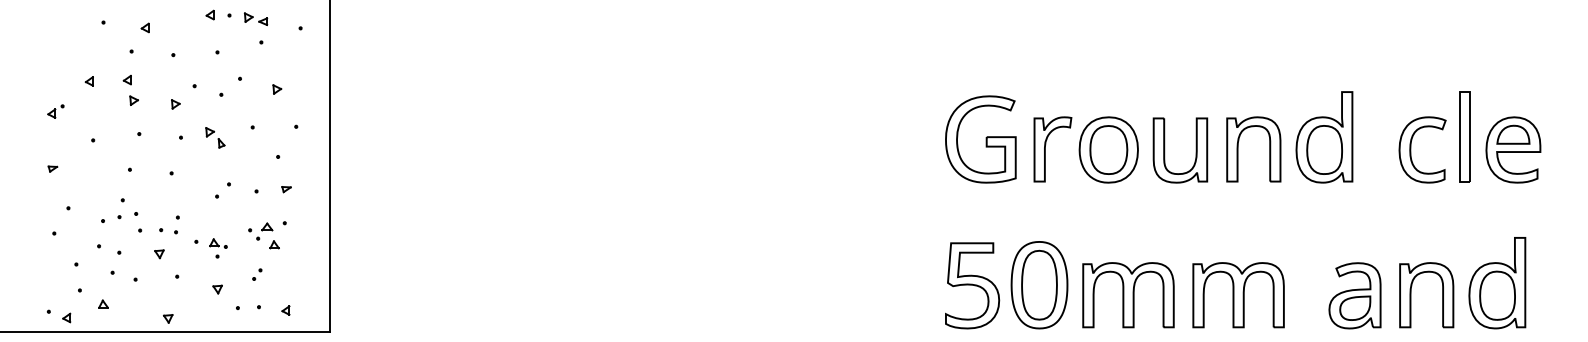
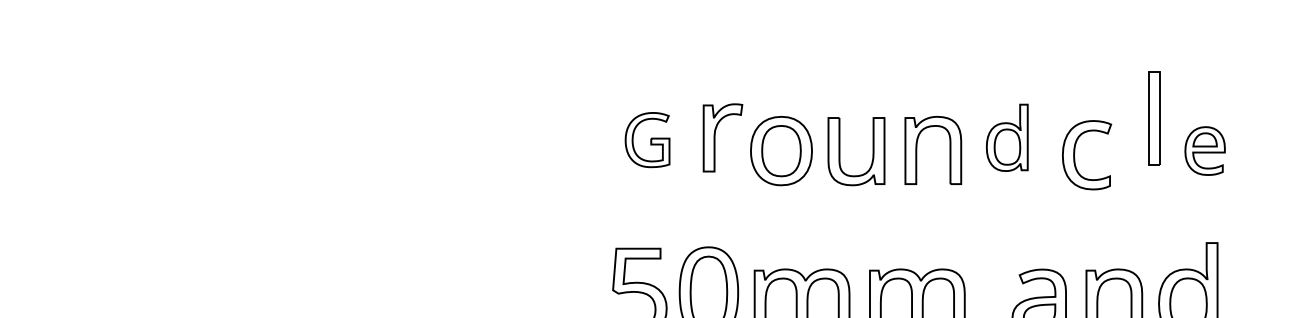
part: (1464, 136) -> (1153, 118), moved
part: (1324, 137) -> (1007, 137), size x0.7
part: (980, 139) -> (647, 140), size x0.6
part: (1045, 149) -> (715, 137), moved
part: (1411, 149) -> (1075, 154), moved
part: (1513, 149) -> (1205, 150), size x0.7

